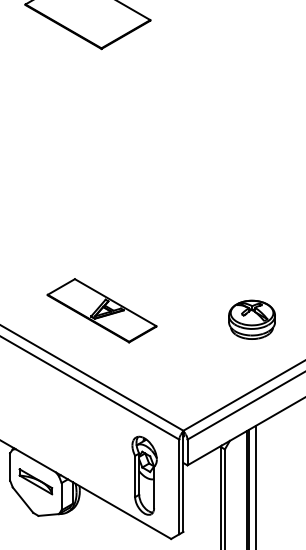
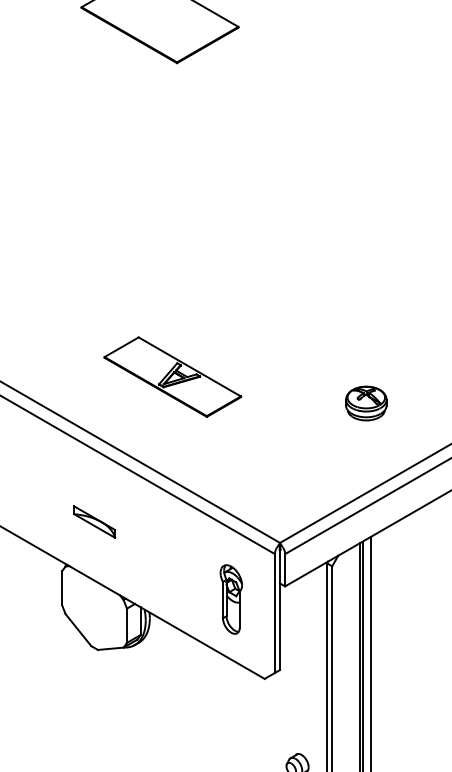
part: (101, 310) -> (172, 376), moved
part: (252, 319) -> (366, 403), size x0.7
part: (144, 475) -> (231, 599), size x0.7
part: (35, 481) -> (94, 521), moved

